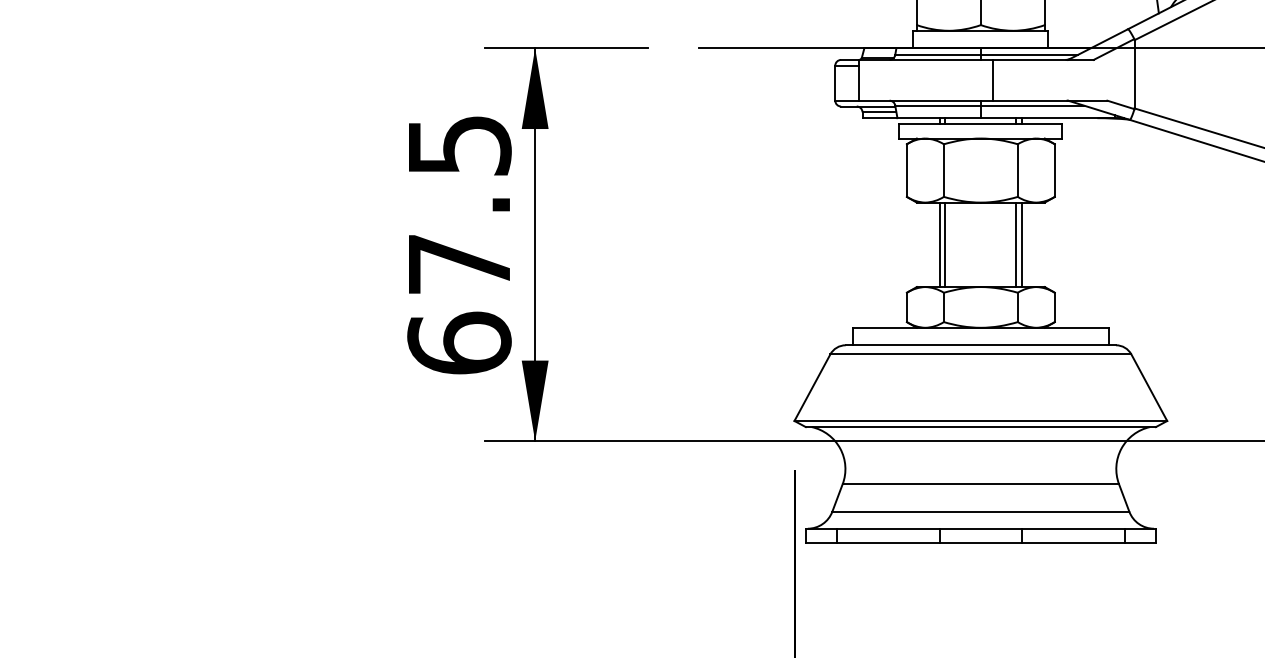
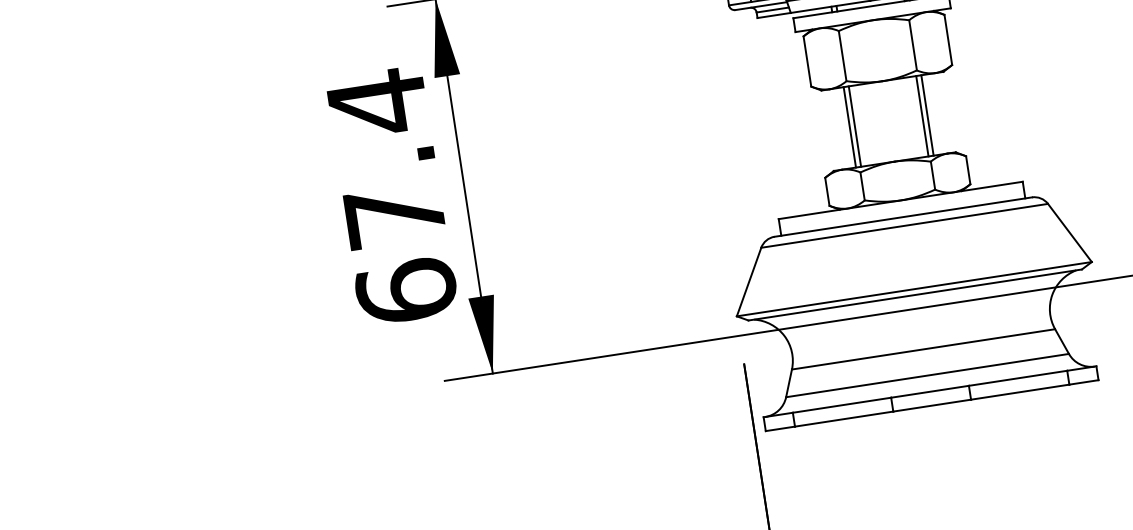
text: (460, 145) -> (378, 102), 67.5 -> 67.4

